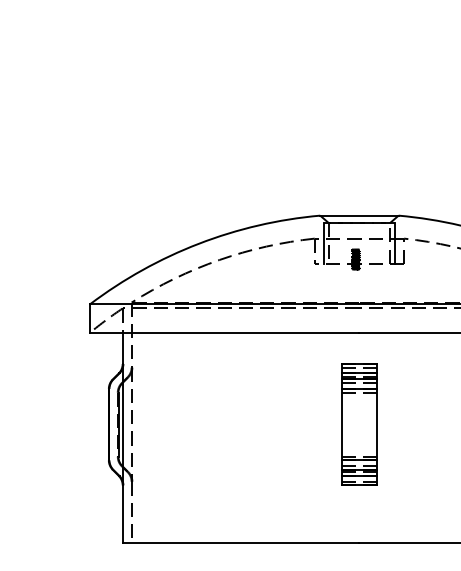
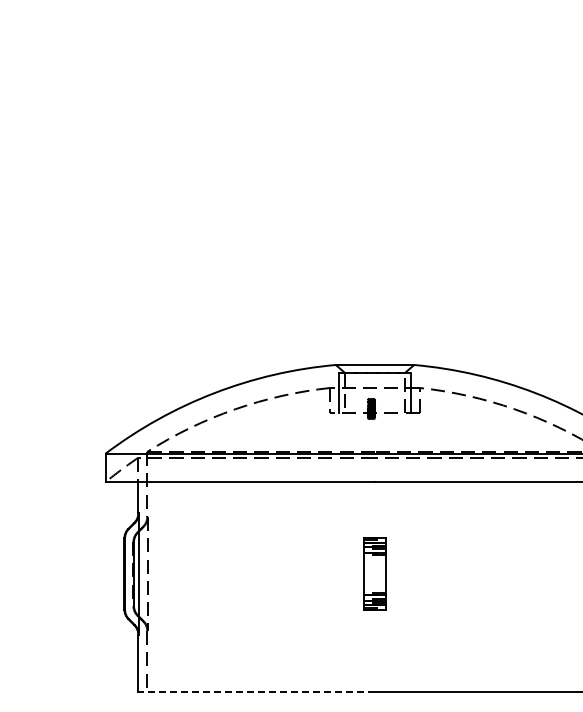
part: (358, 424) -> (374, 573), size x0.6
line: (240, 543) -> (256, 692), solid -> dashed

